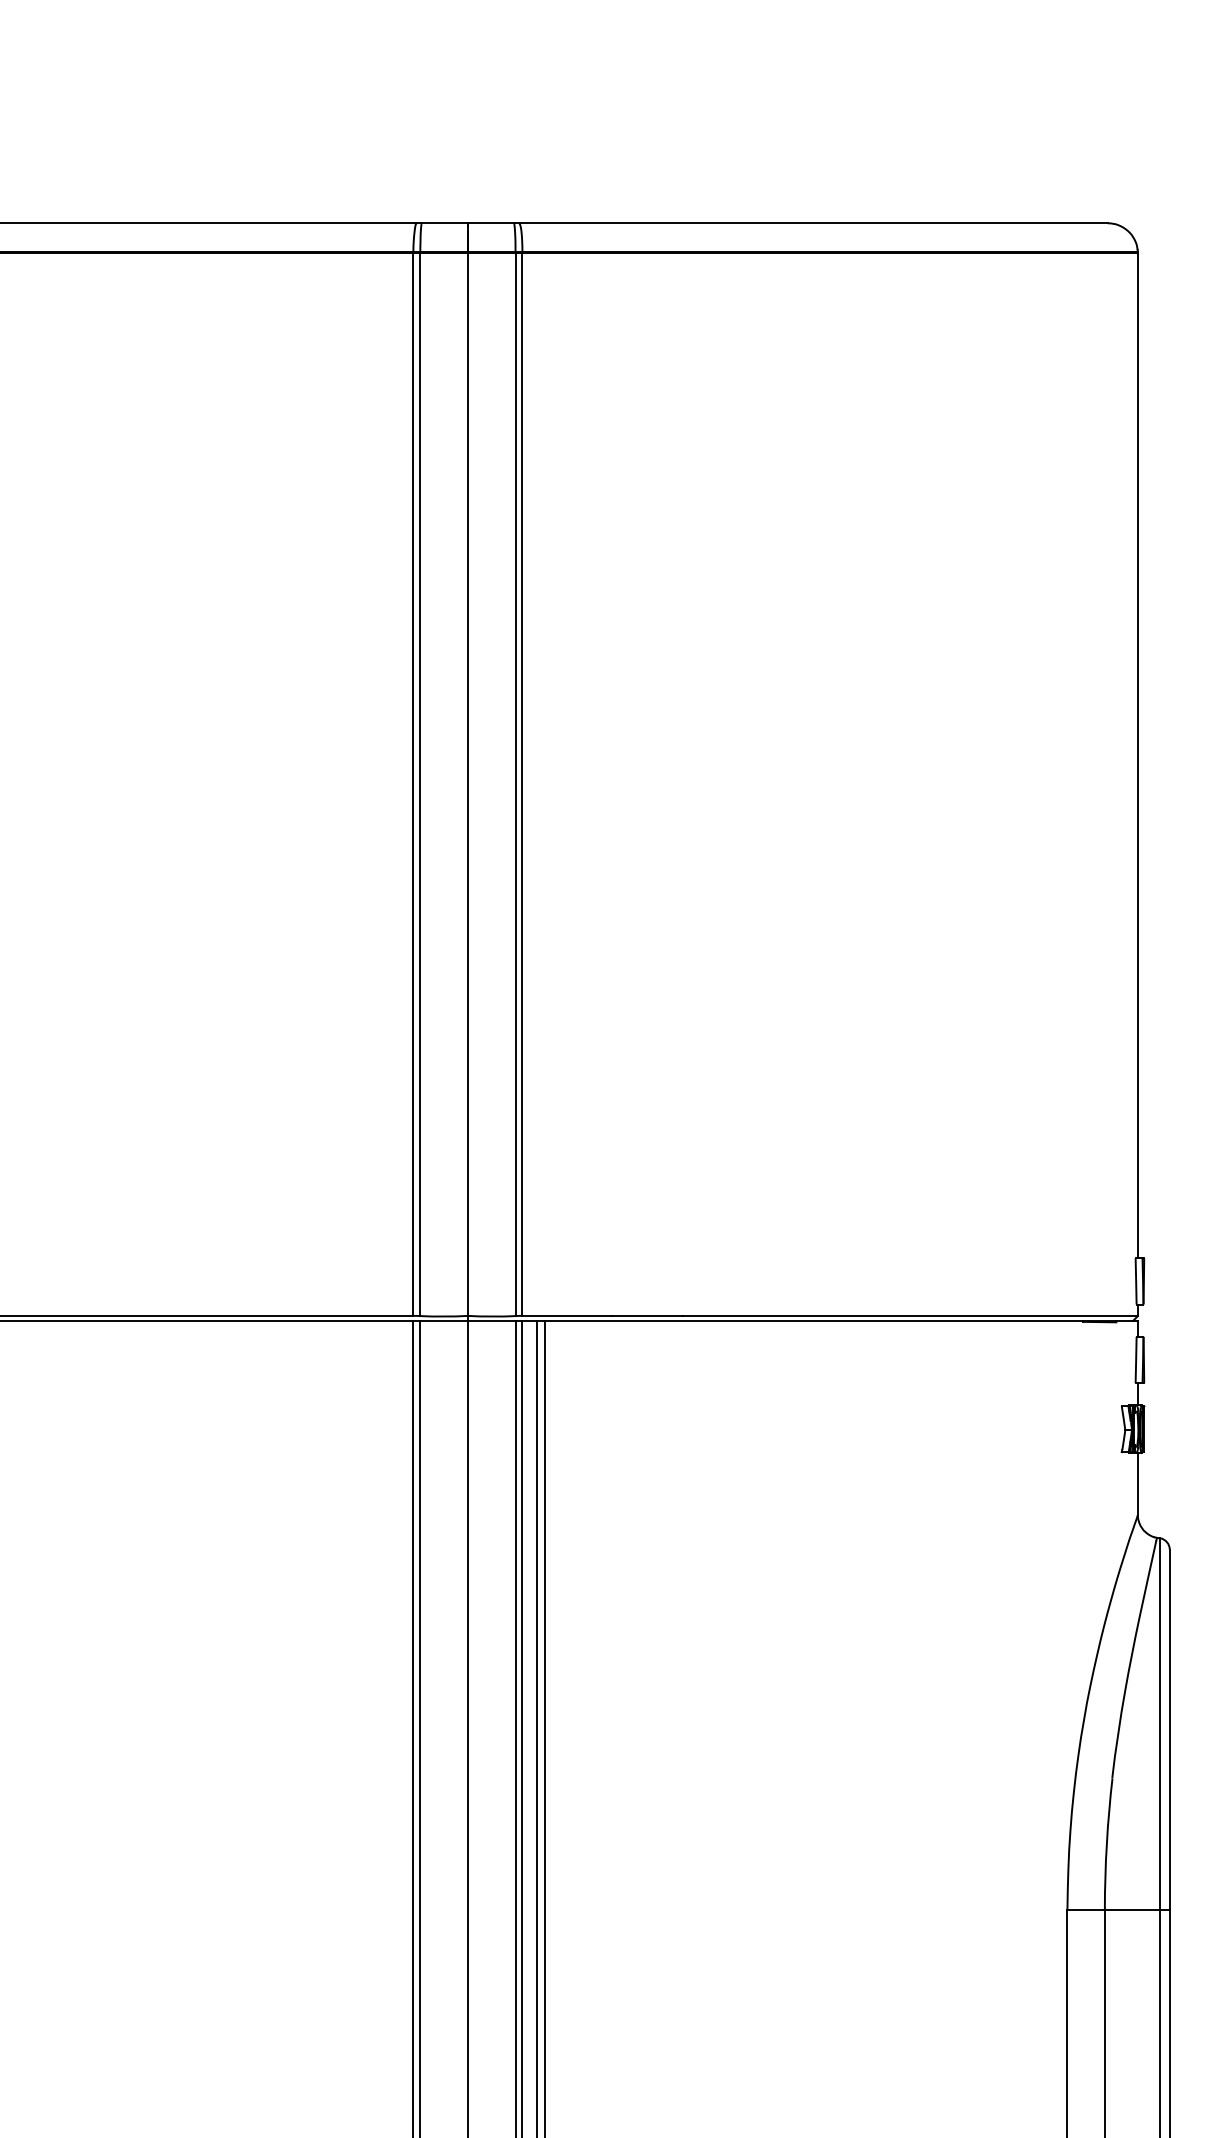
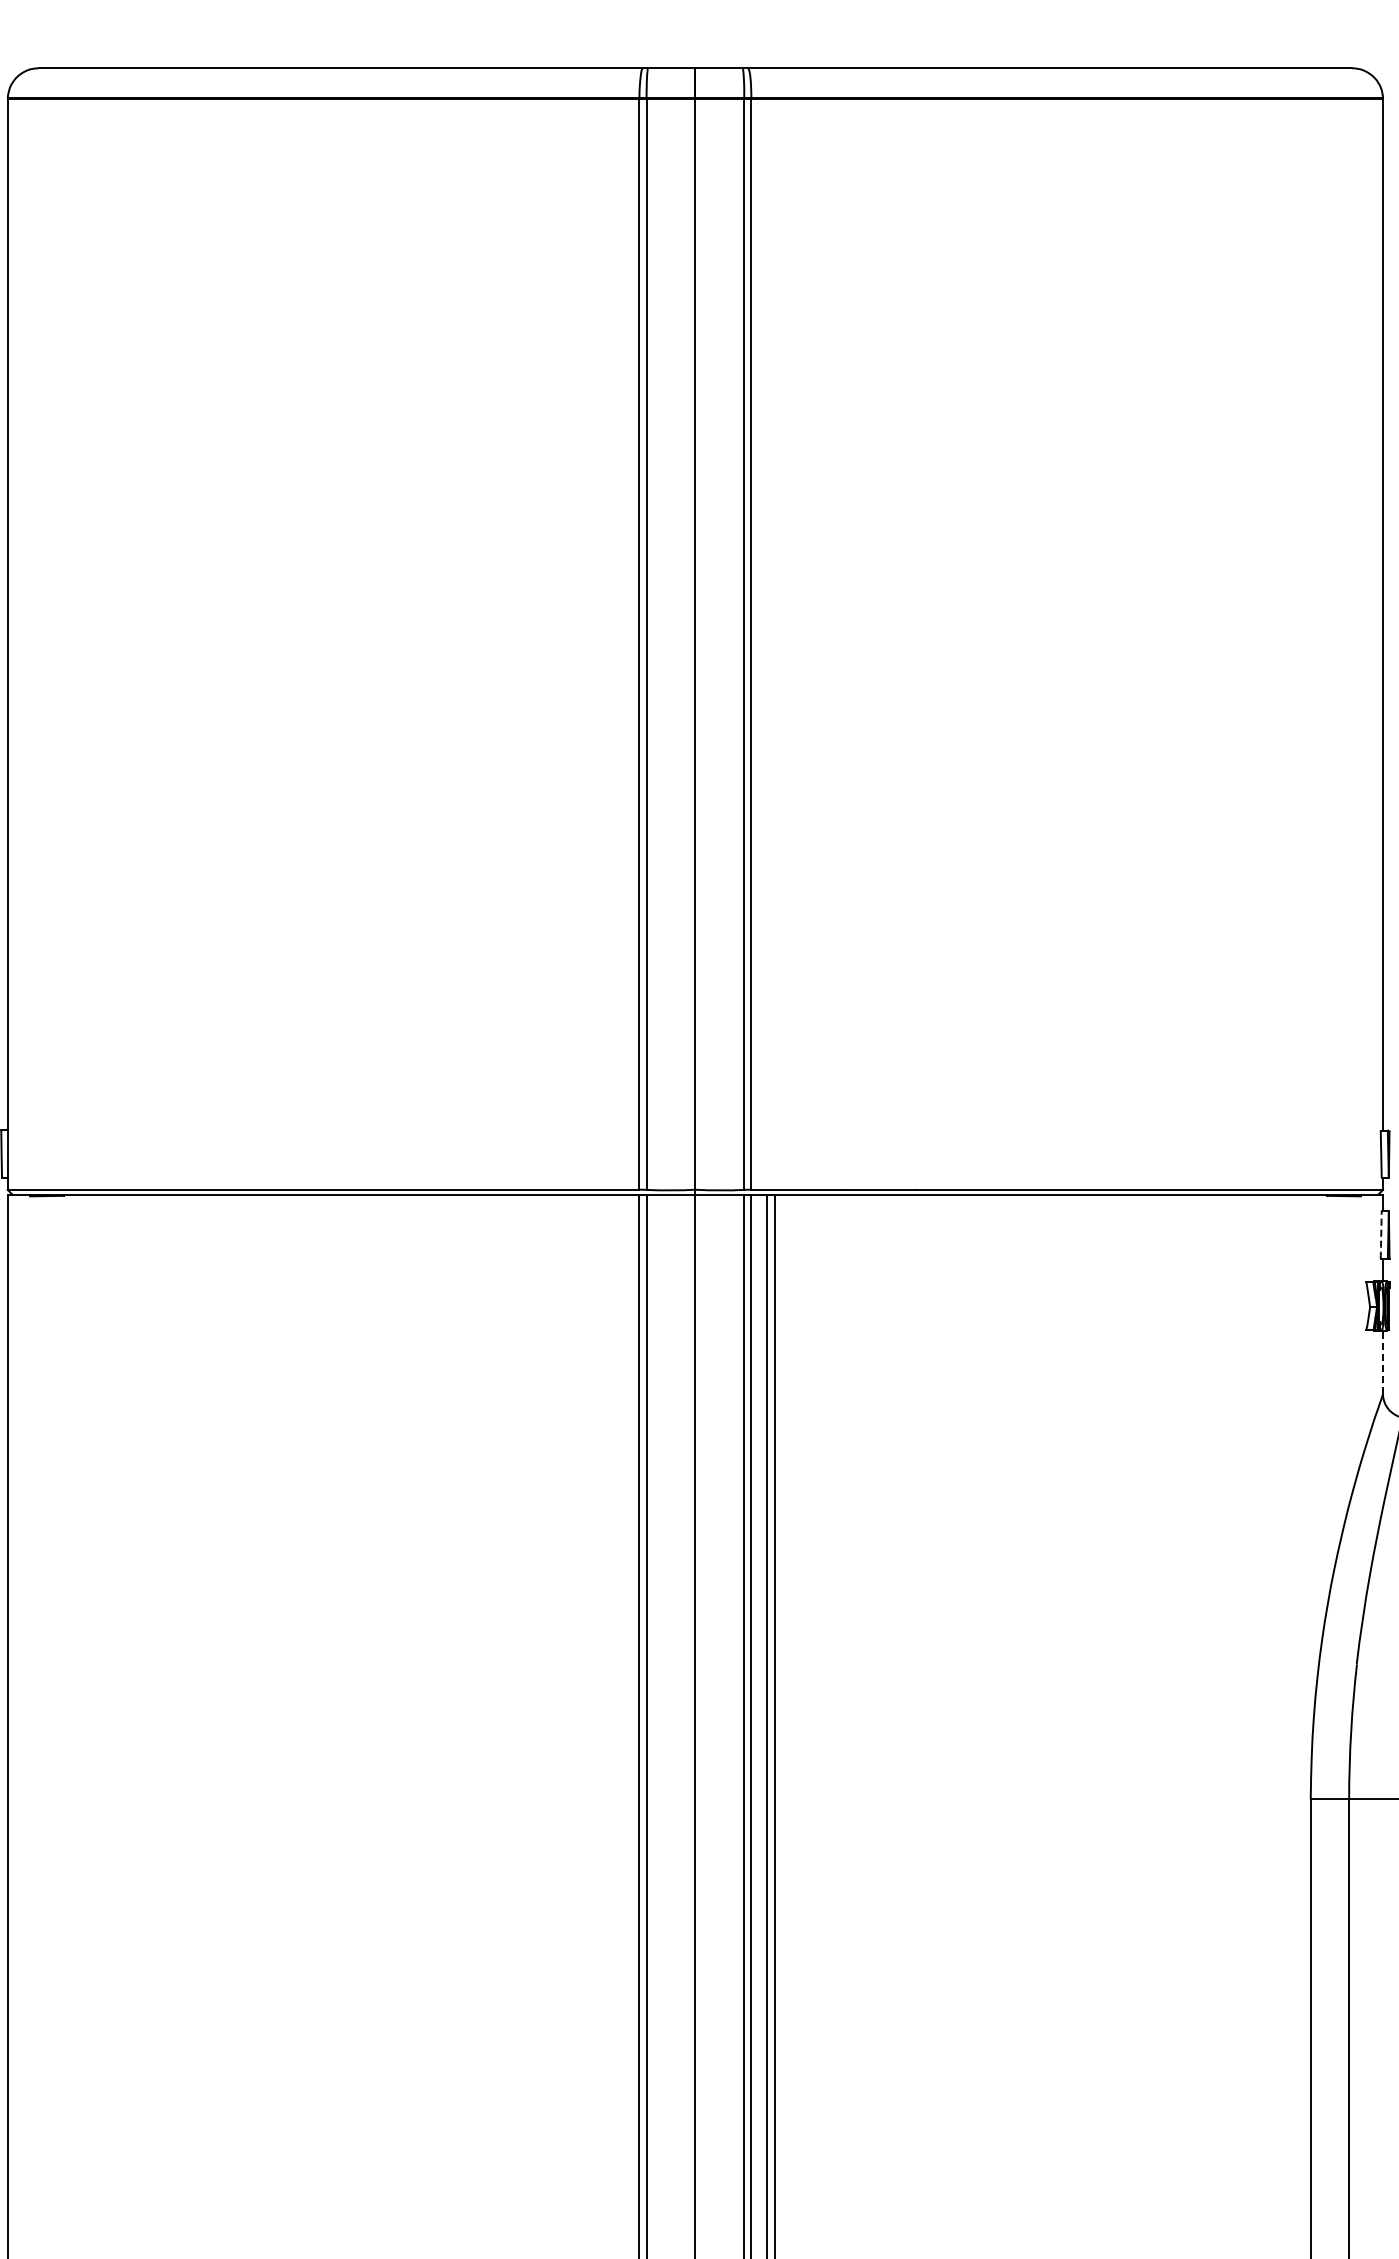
arc: (1136, 1360) -> (1381, 1235), solid -> dashed
line: (1138, 1484) -> (1383, 1362), solid -> dashed

